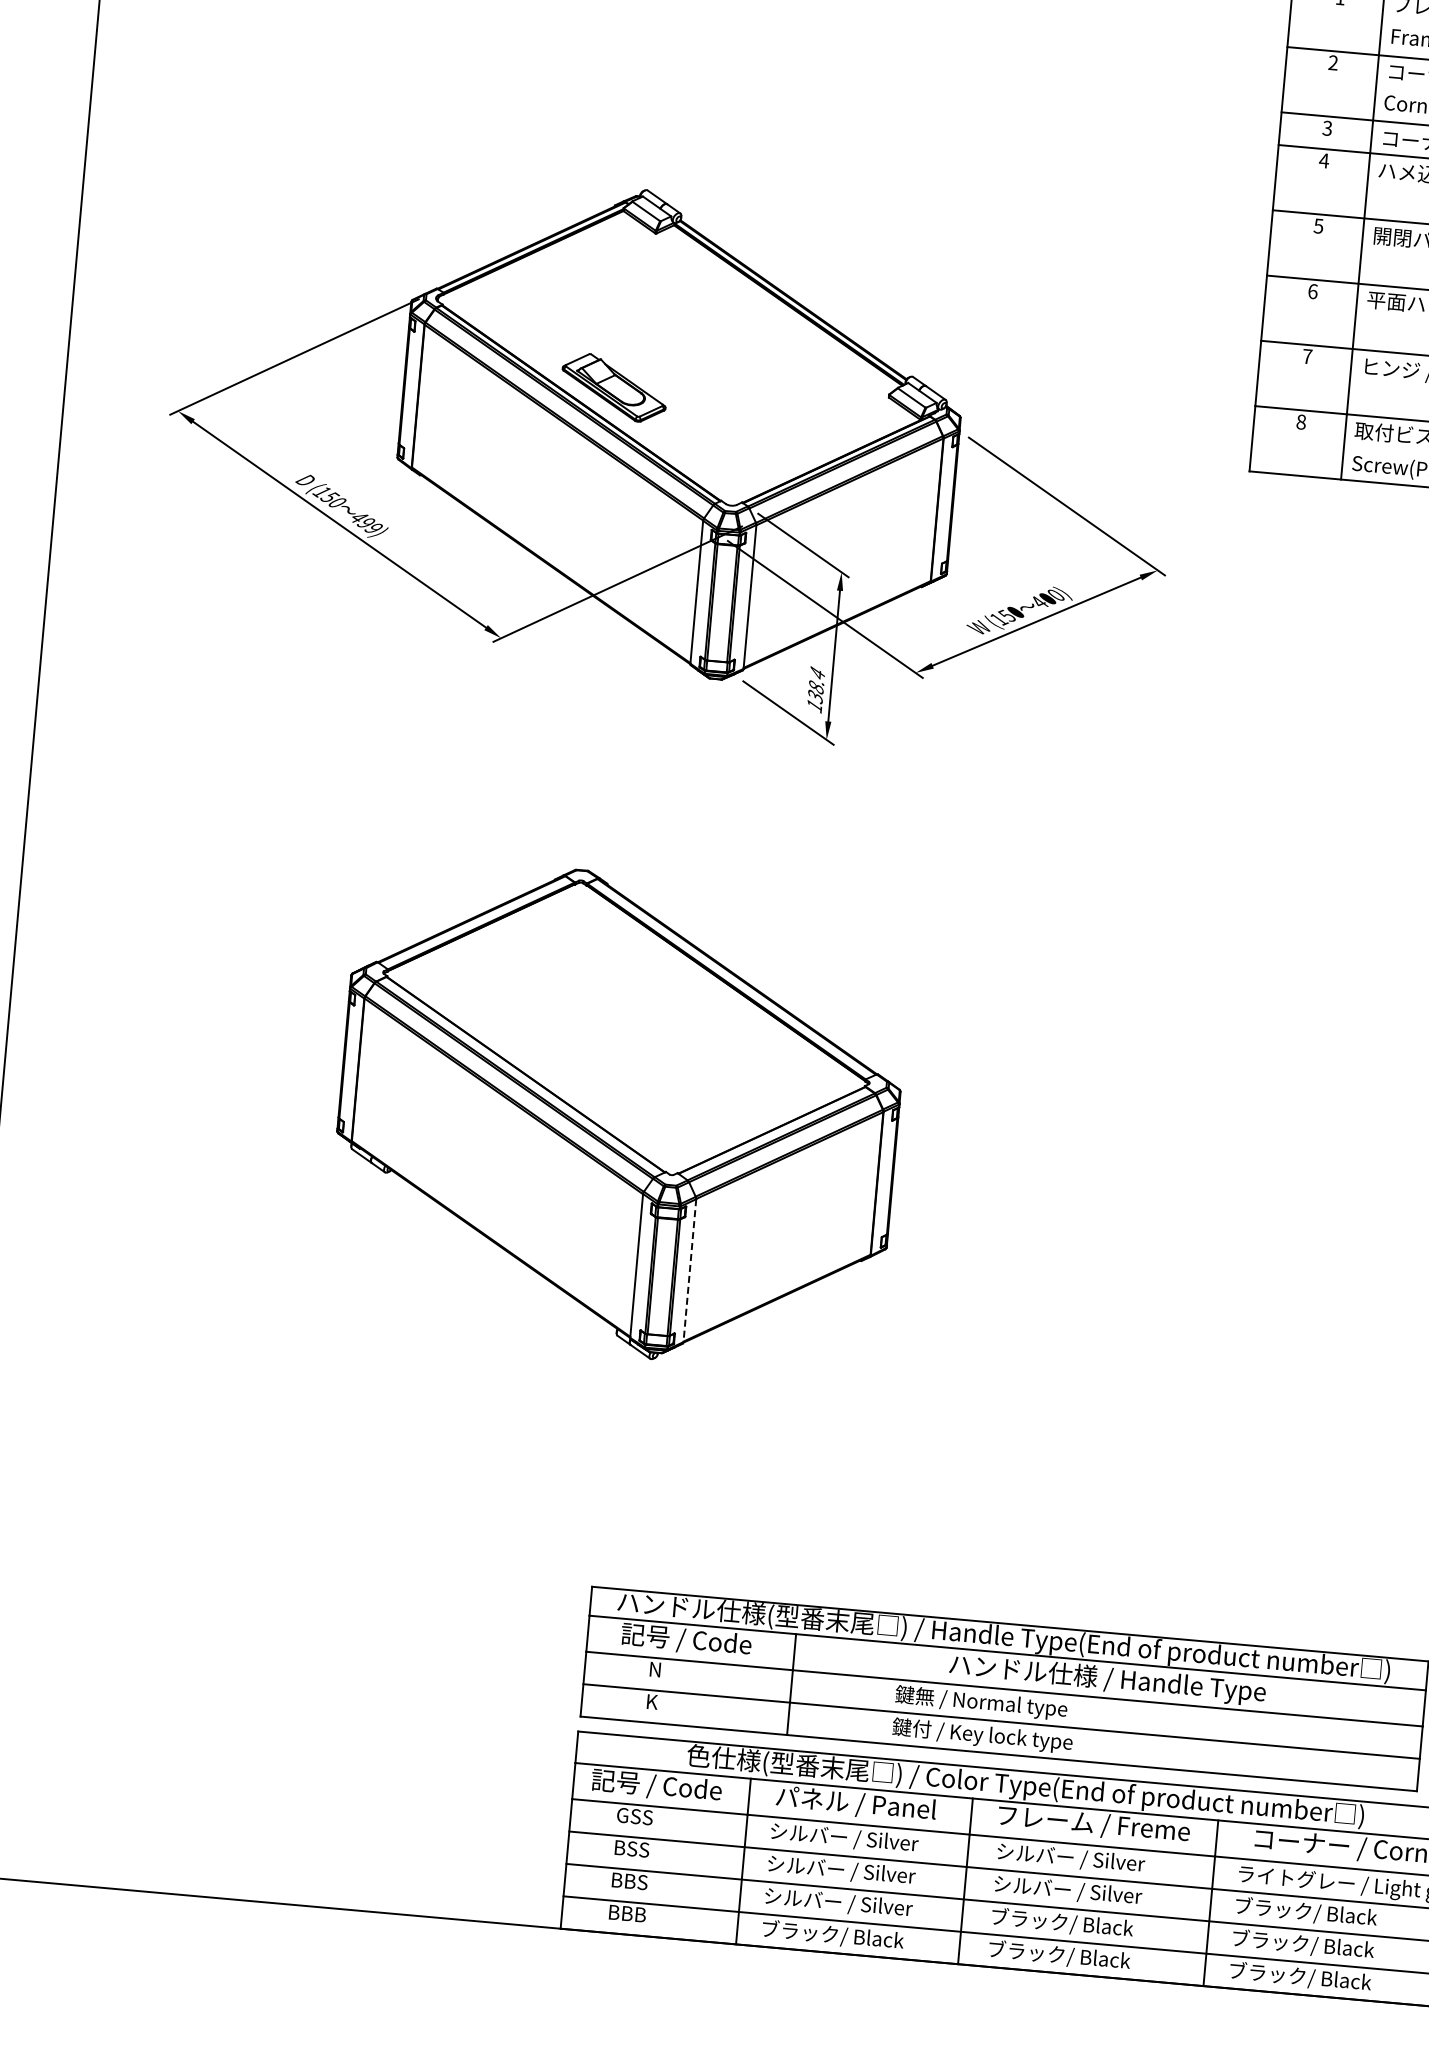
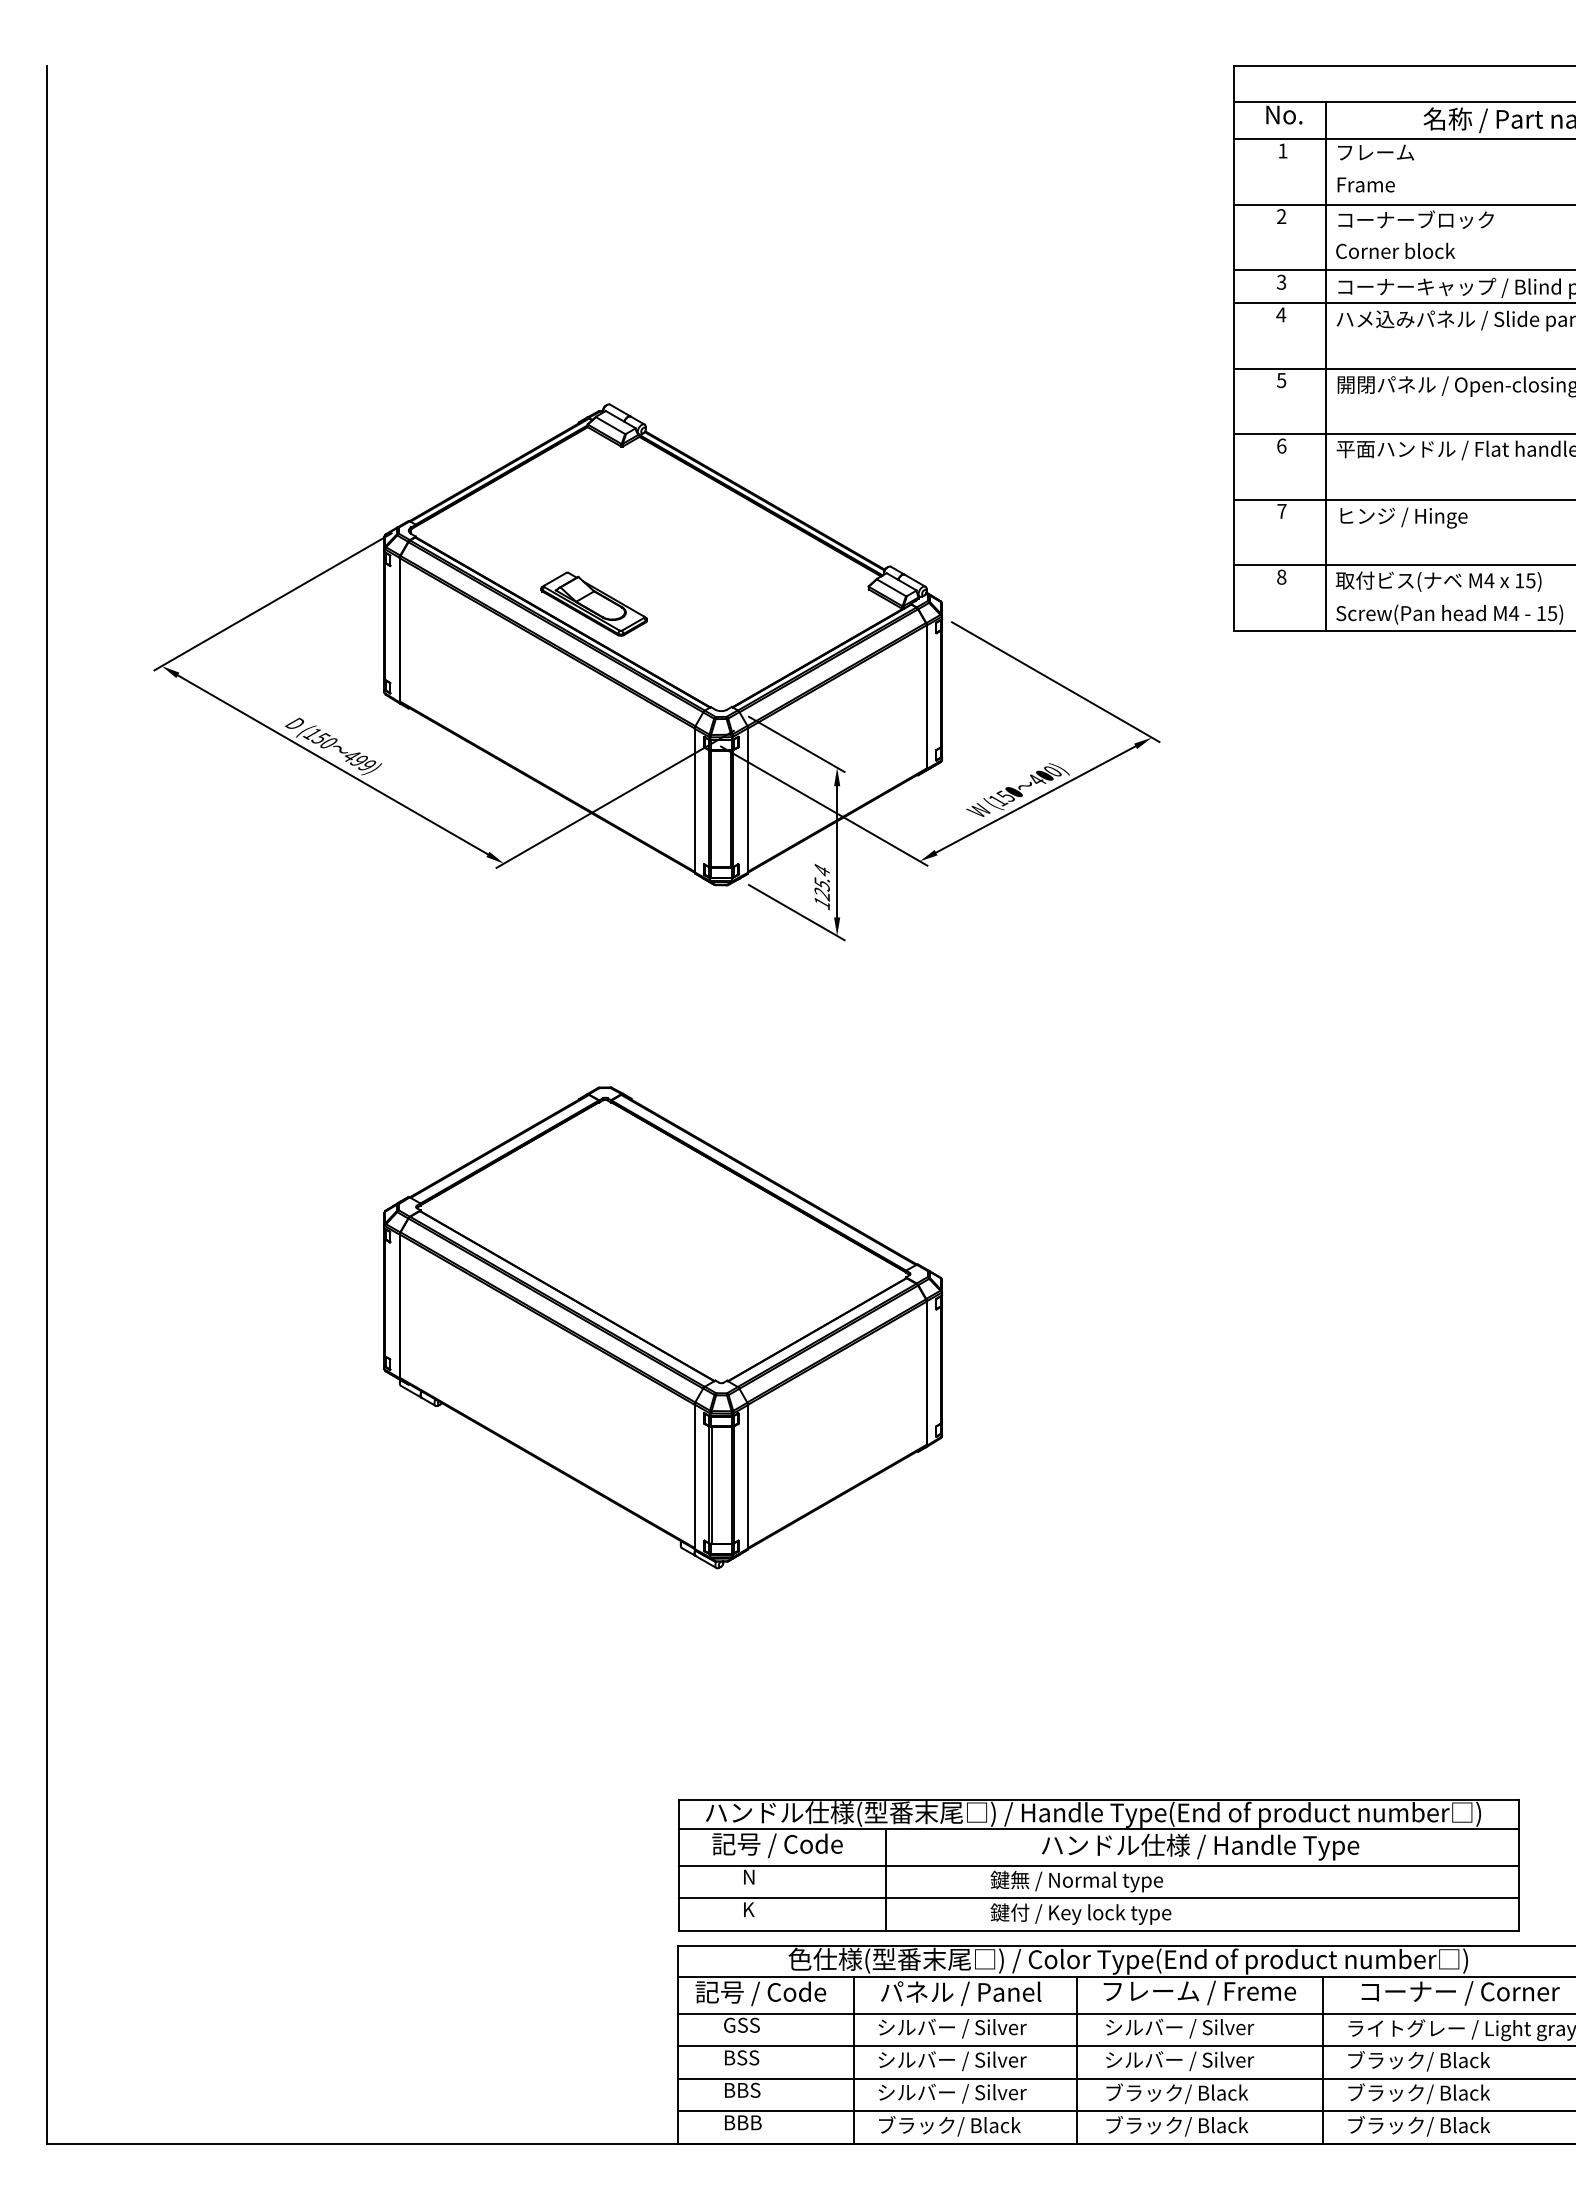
text: (815, 692) -> (821, 889), 138.4 -> 125.4
line: (690, 1270) -> (748, 1476), dashed -> solid

